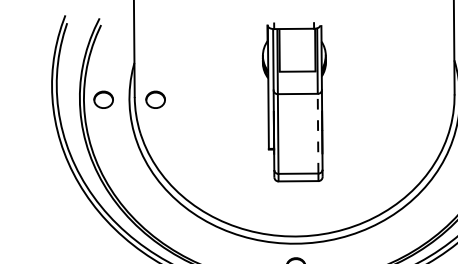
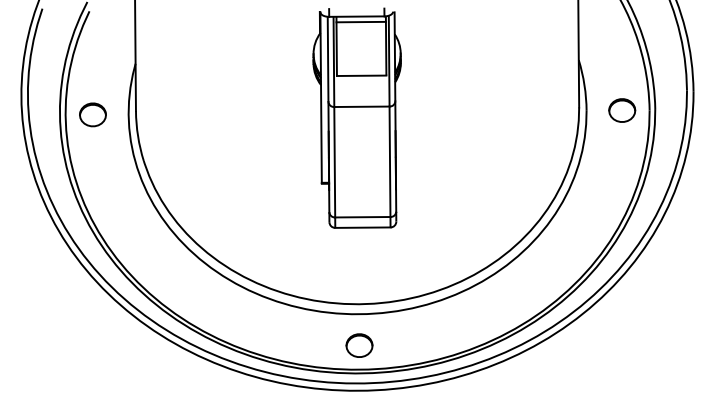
line: (296, 32) -> (360, 21), added
part: (155, 99) -> (164, 114), removed
line: (318, 133) -> (390, 161), dashed -> solid

